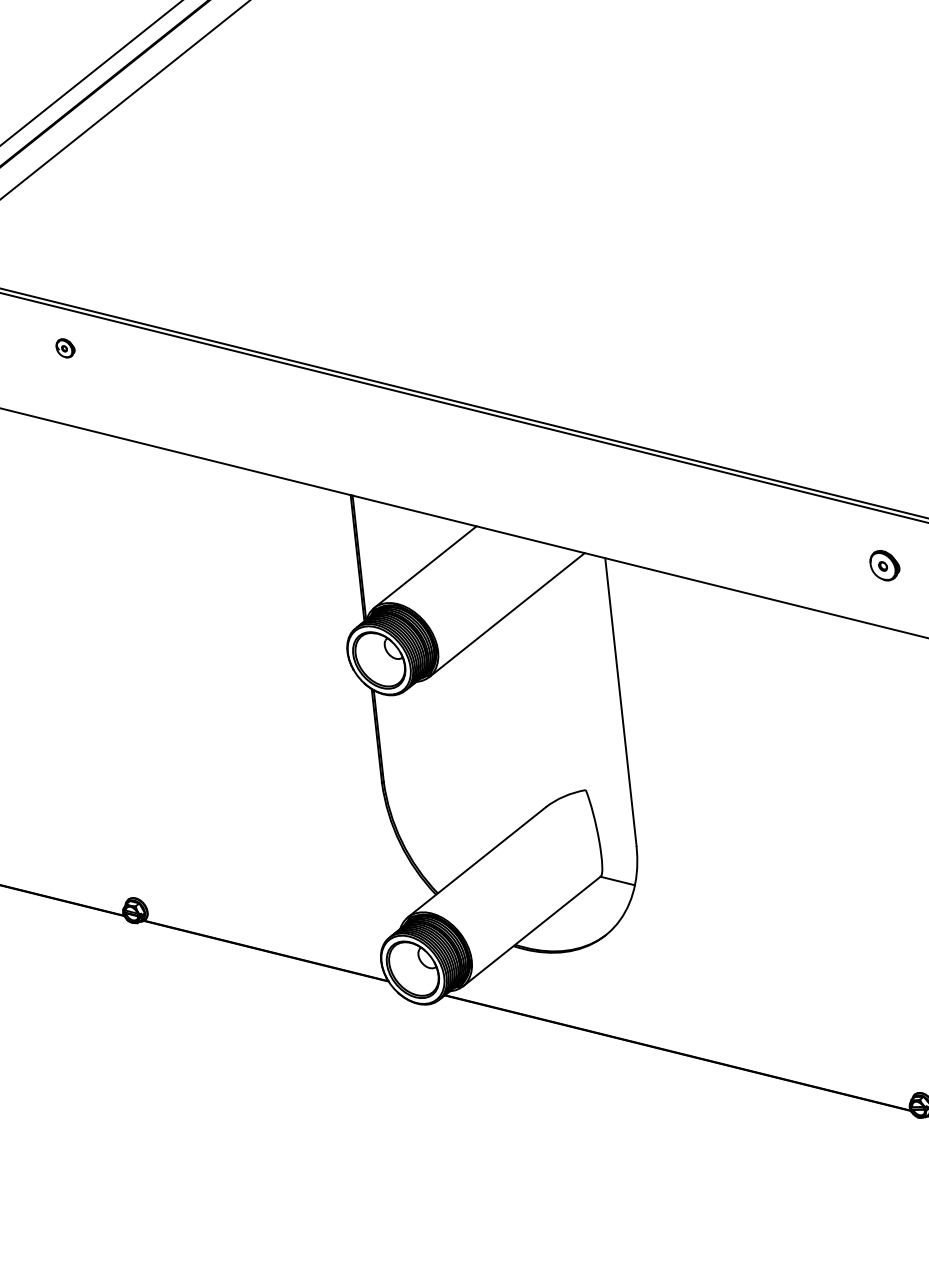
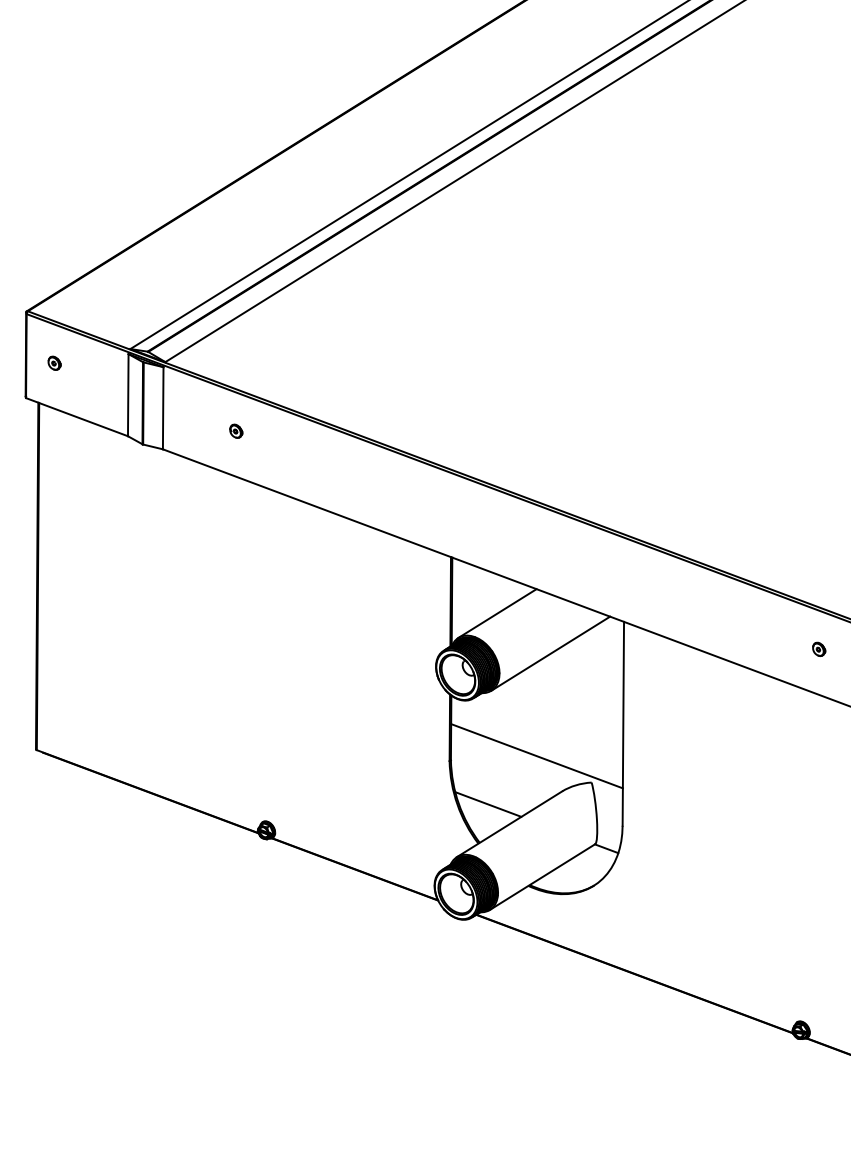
part: (65, 347) -> (236, 430), moved
part: (885, 563) -> (819, 648), size x0.62
line: (503, 762) -> (536, 756), added
line: (443, 837) -> (488, 804), added

